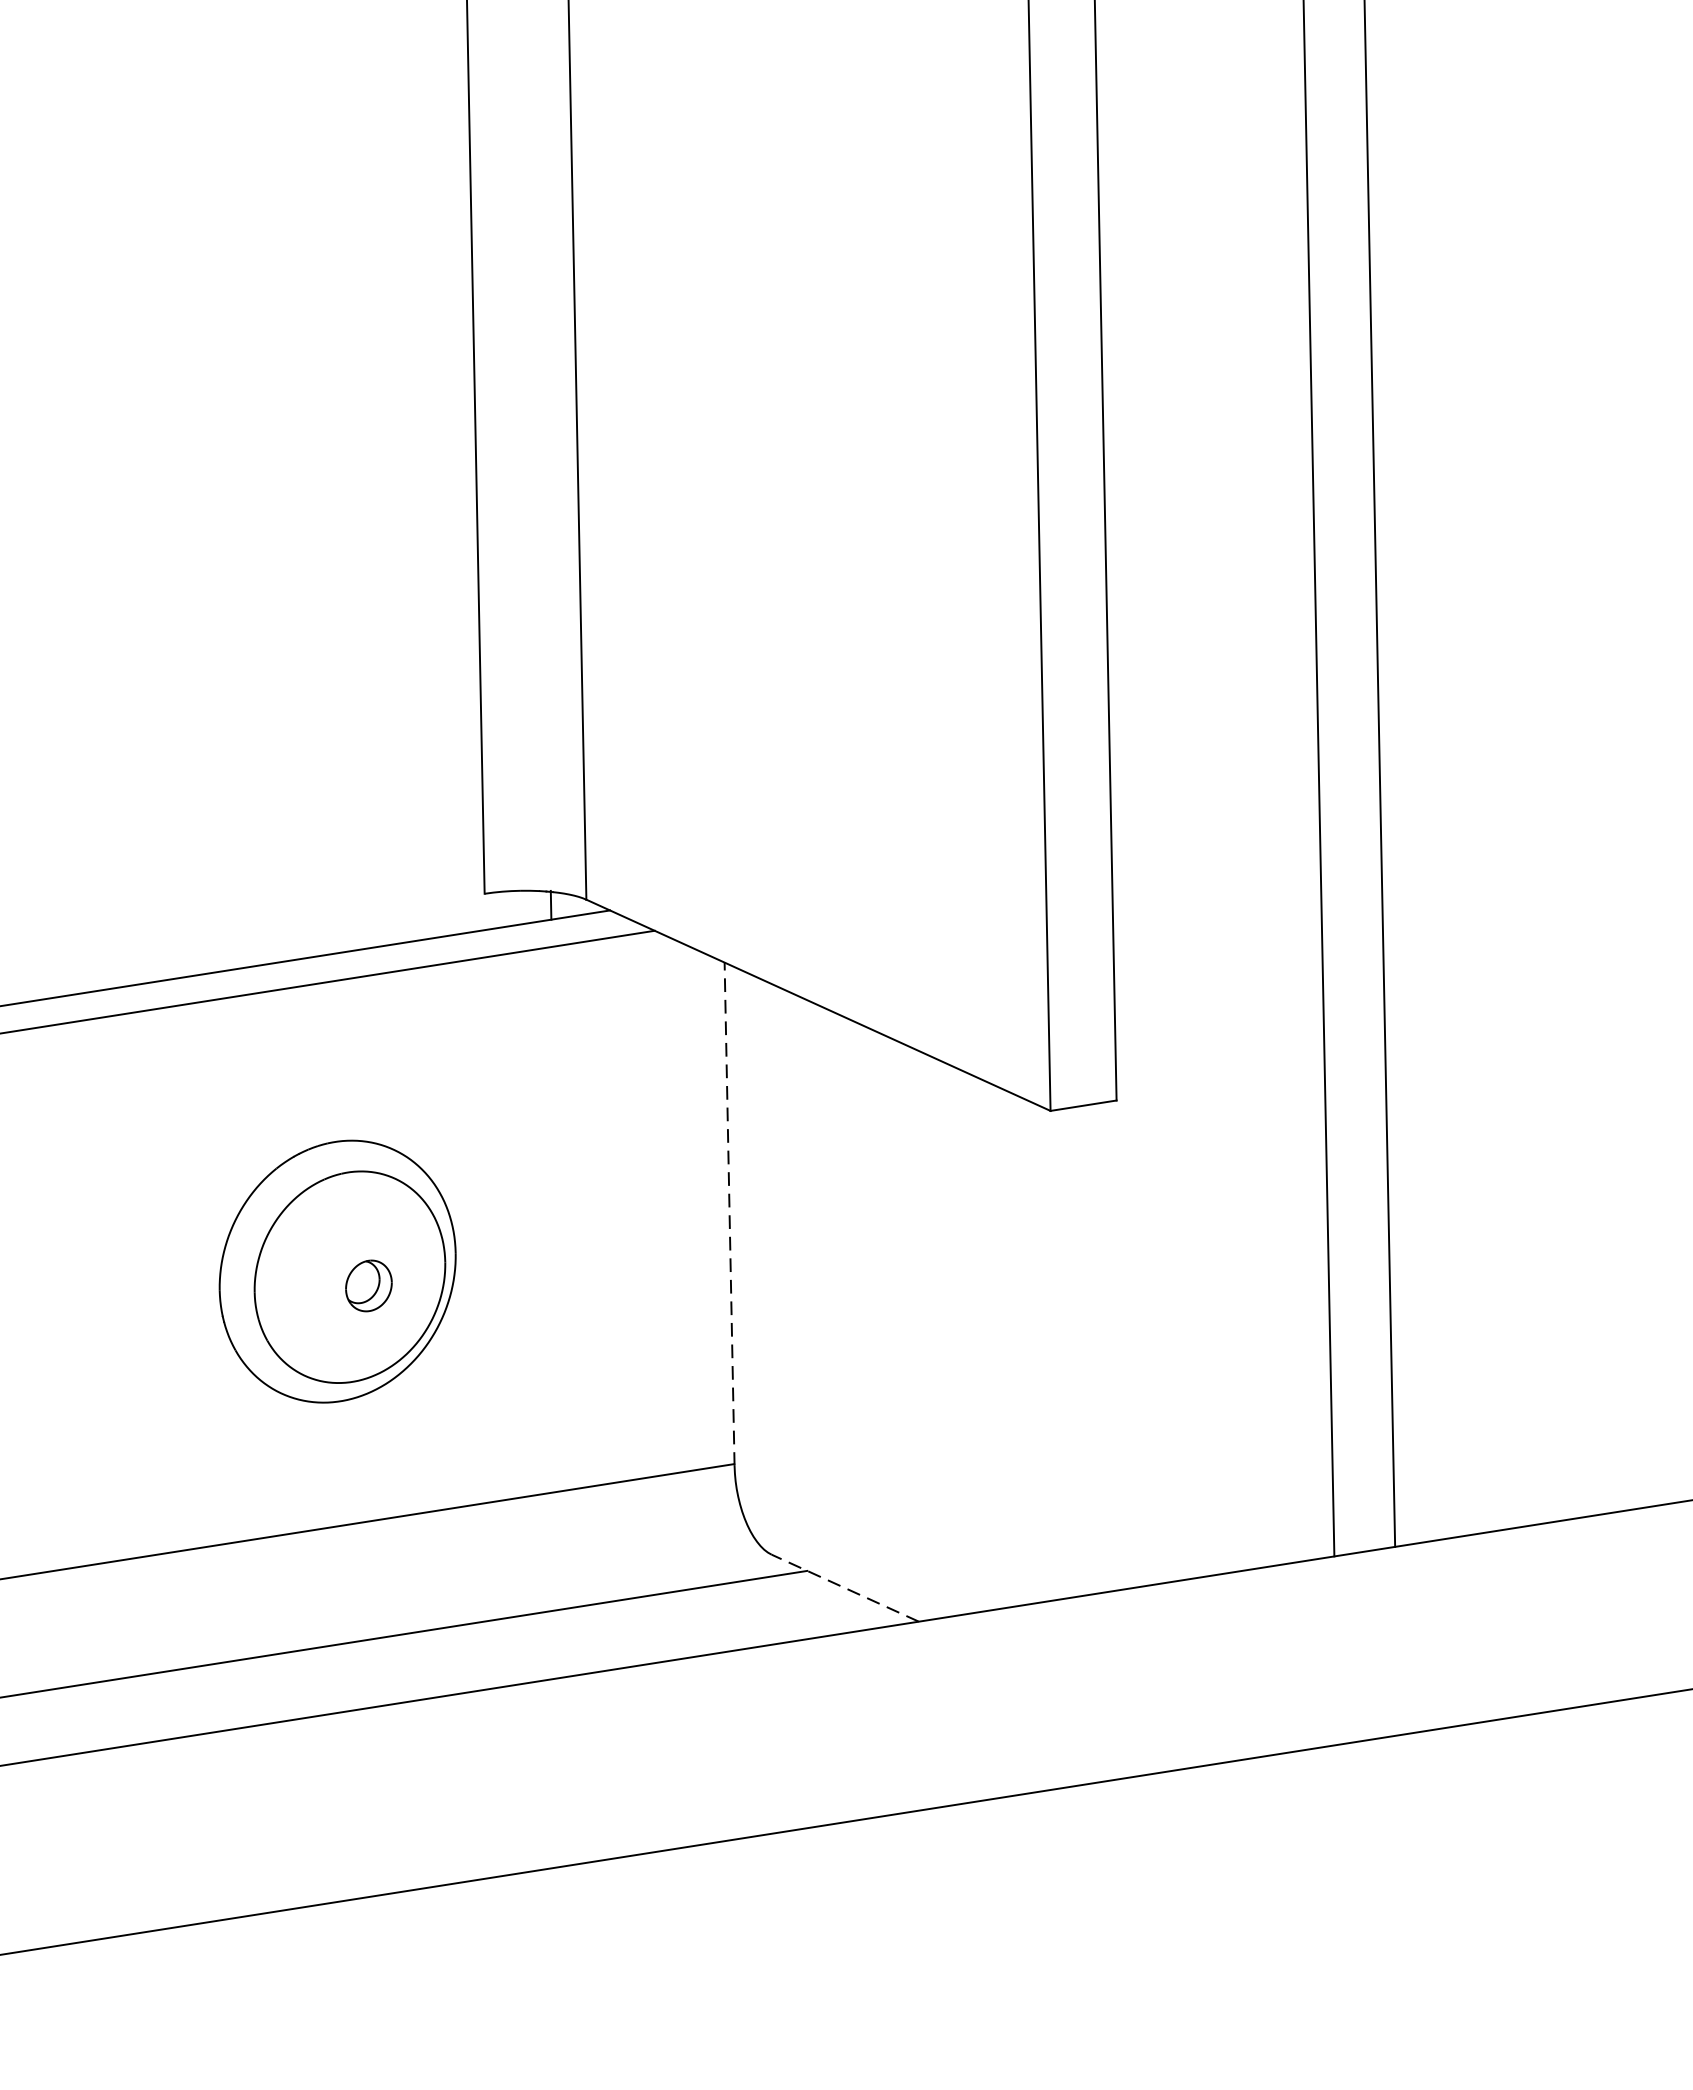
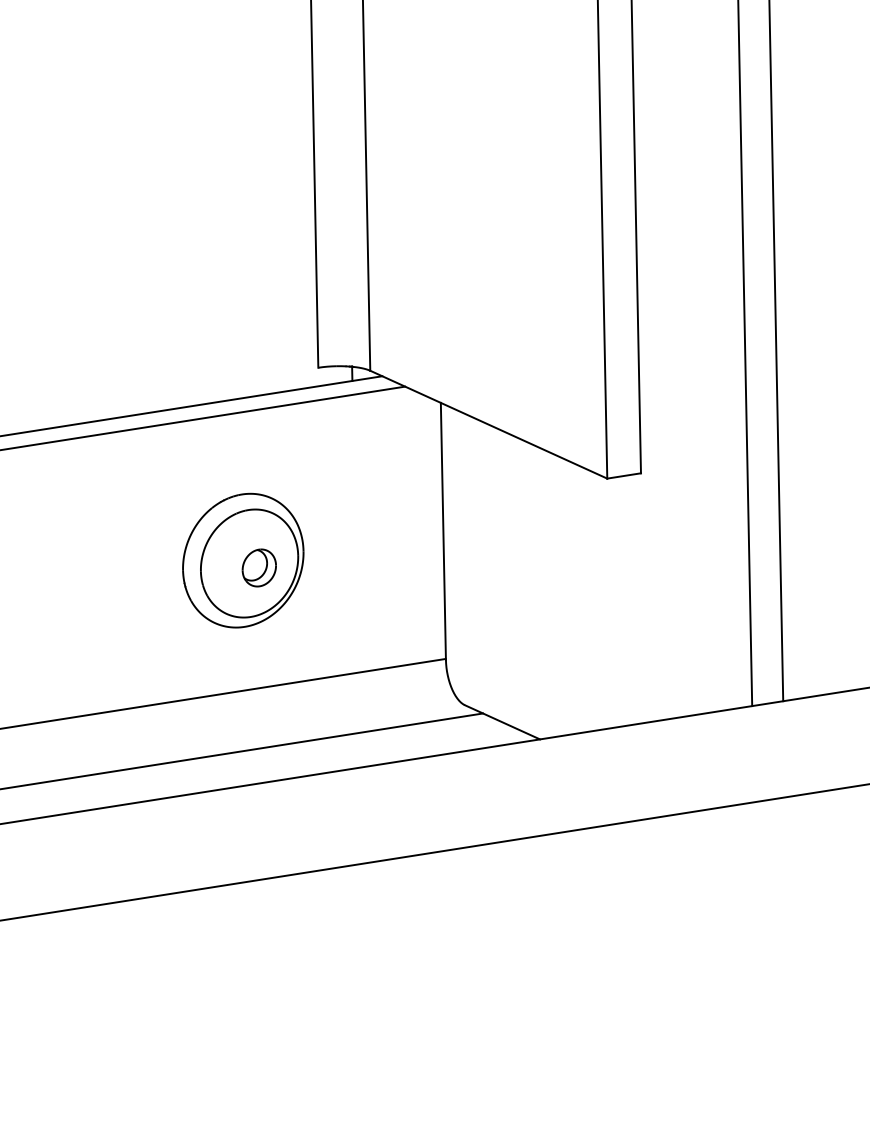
line: (729, 1214) -> (443, 531), dashed -> solid
part: (367, 1284) -> (258, 567), size x1.43
line: (845, 1588) -> (502, 722), dashed -> solid

